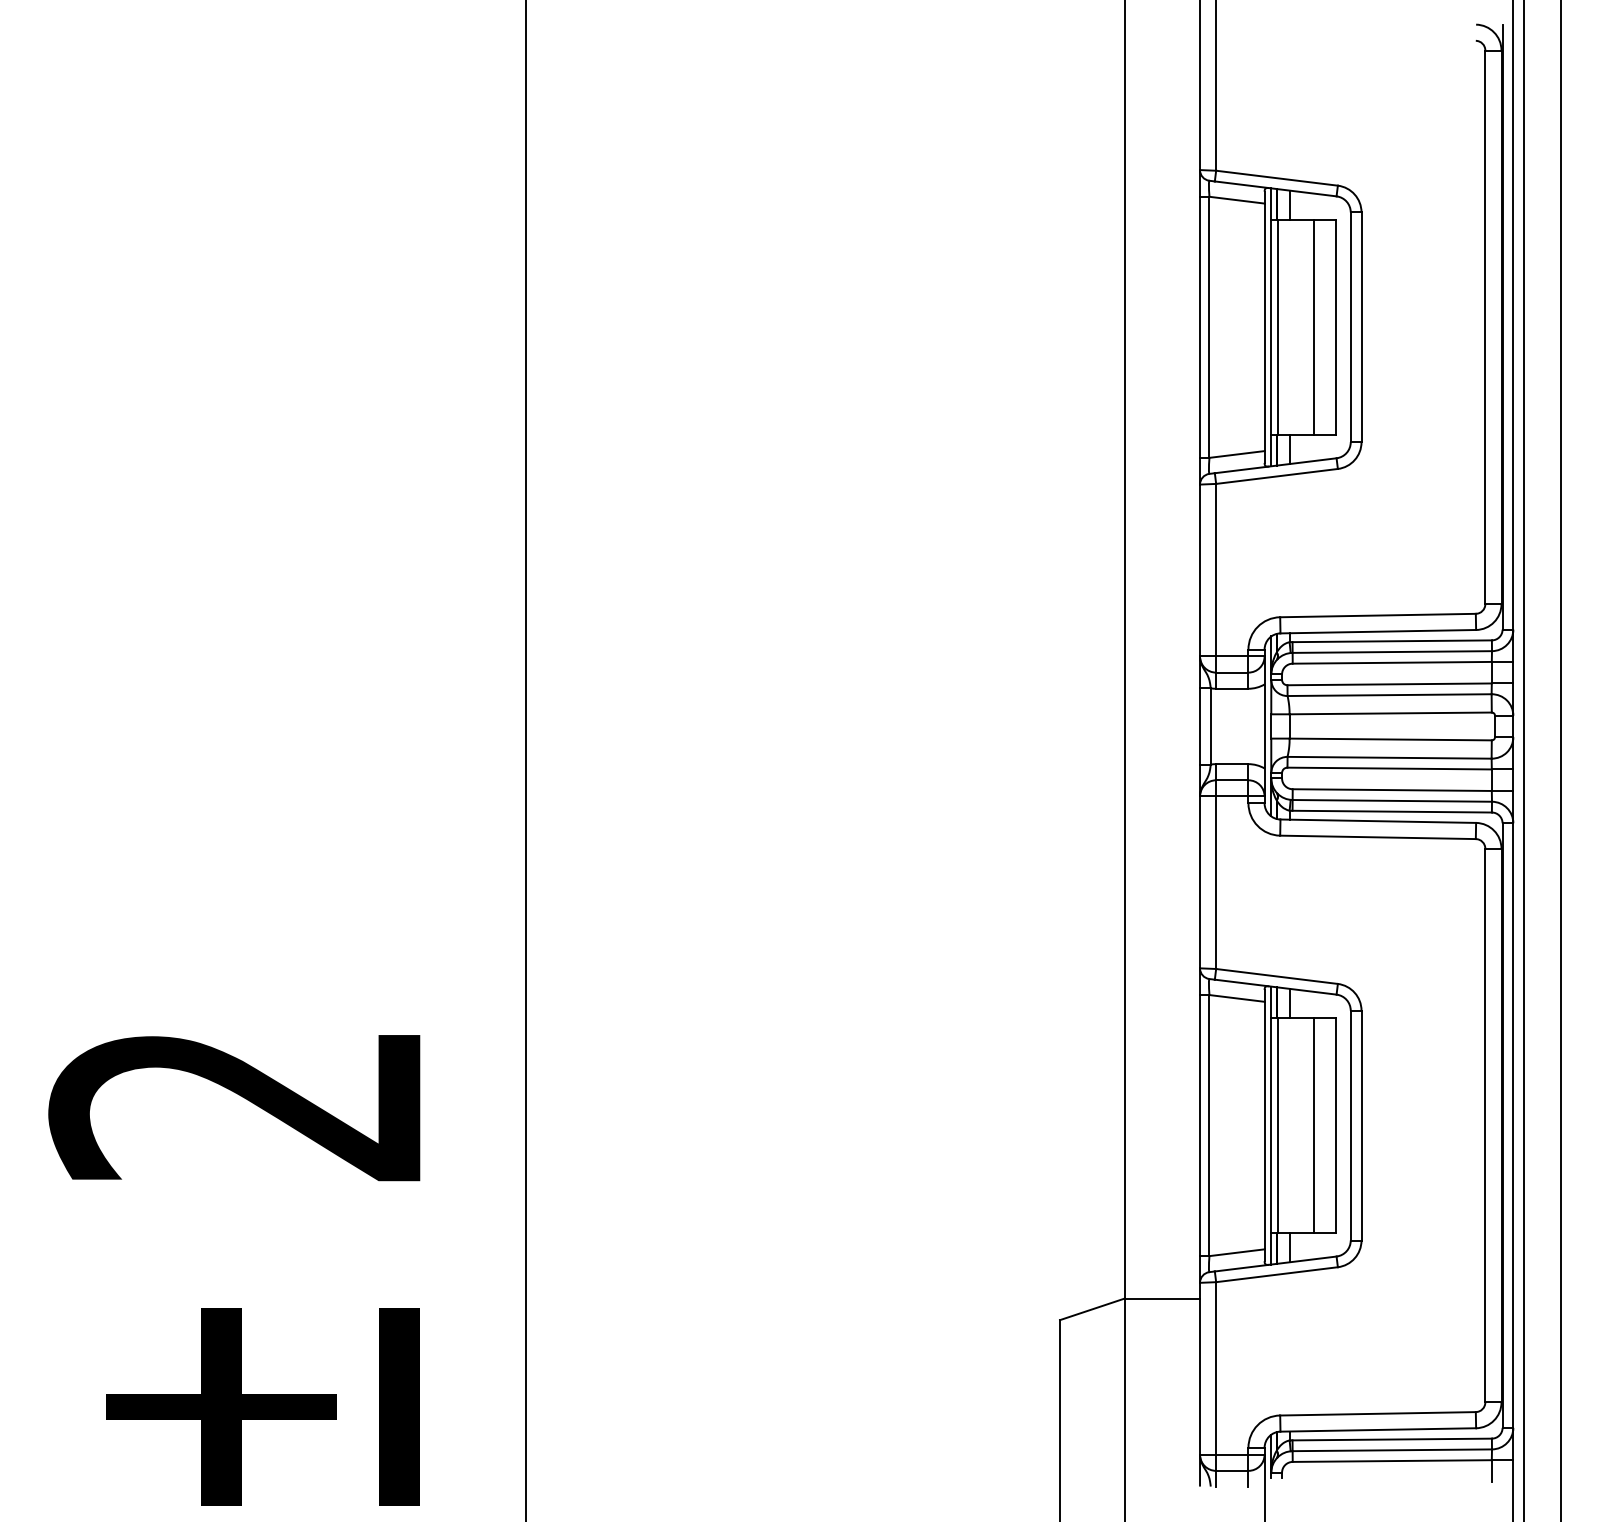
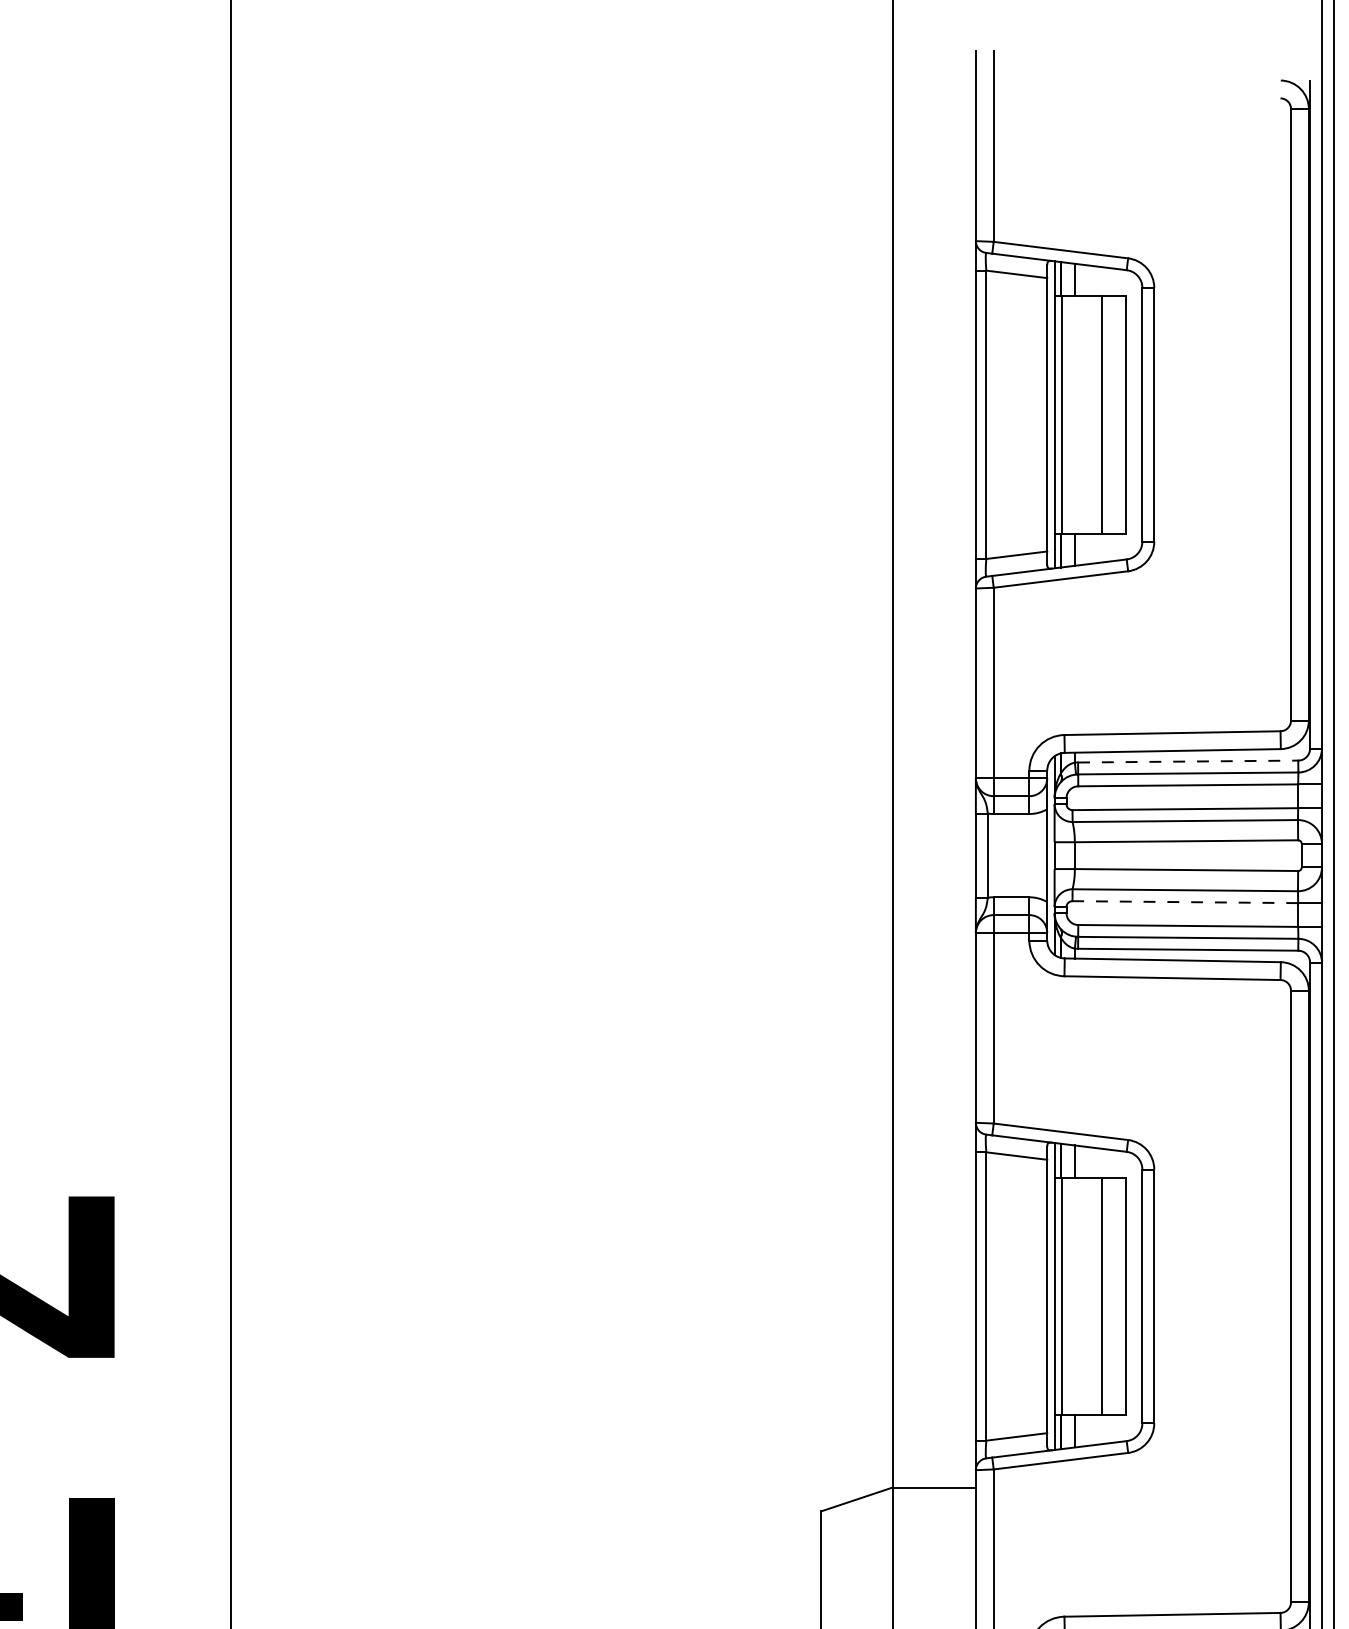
line: (1392, 641) -> (1188, 761), solid -> dashed
line: (1389, 768) -> (1185, 902), solid -> dashed

